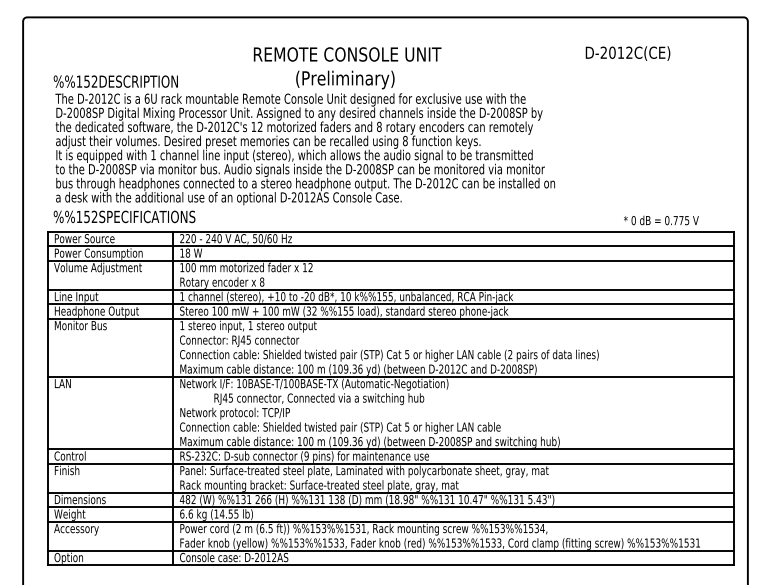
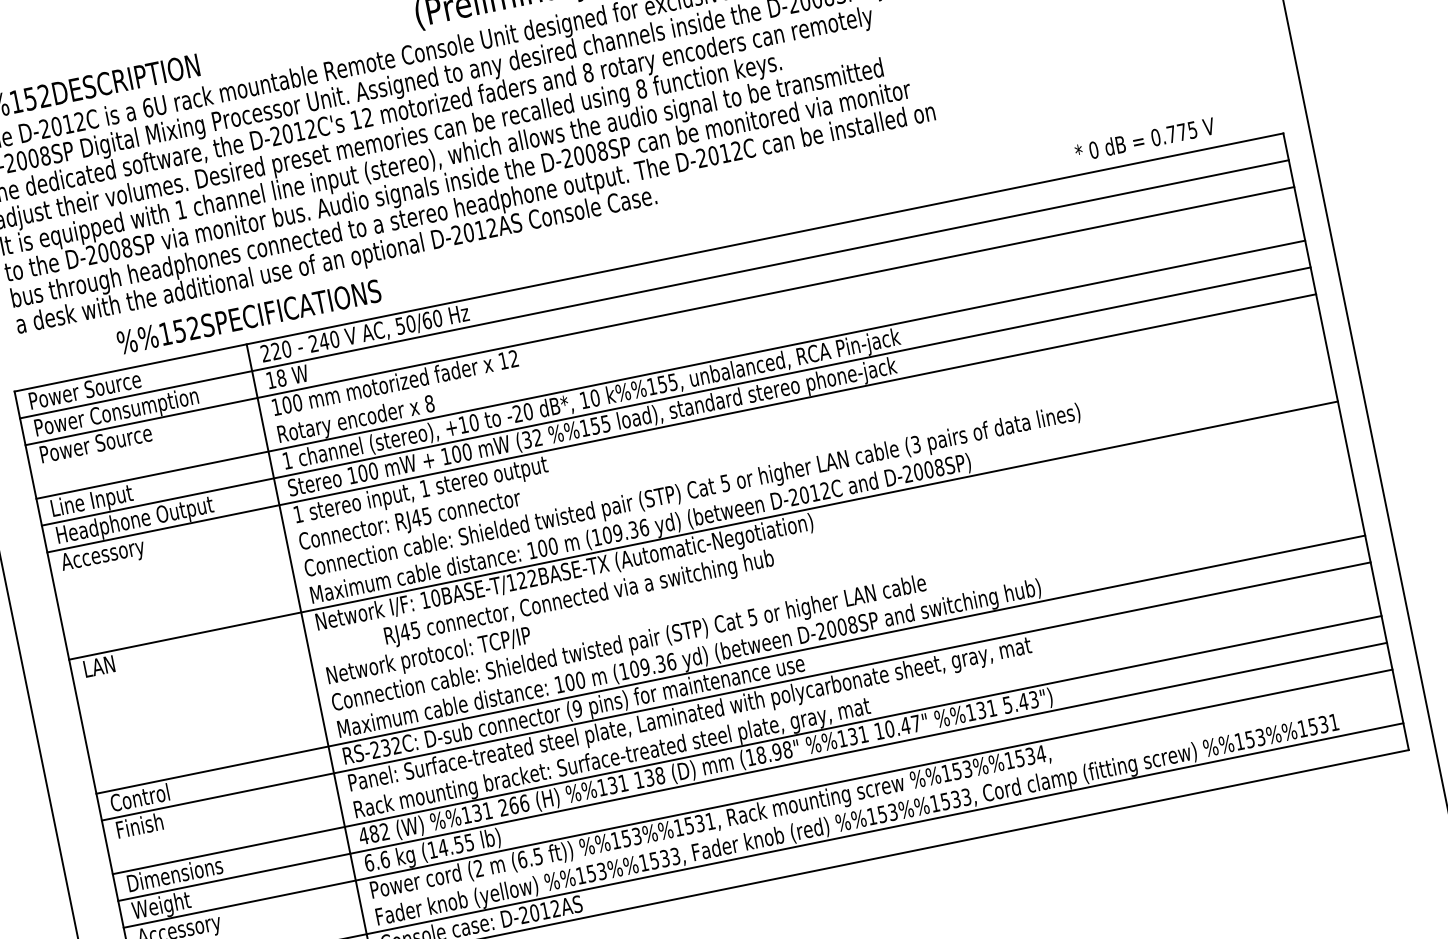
text: (124, 216) -> (248, 316), moved
text: (97, 268) -> (120, 440), Volume Adjustment -> Power Source
text: (80, 326) -> (110, 554), Monitor Bus -> Accessory
text: (510, 354) -> (916, 444), (2 -> (3
text: (294, 383) -> (527, 579), 10BASE-T/100BASE-TX -> 10BASE-T/122BASE-TX

